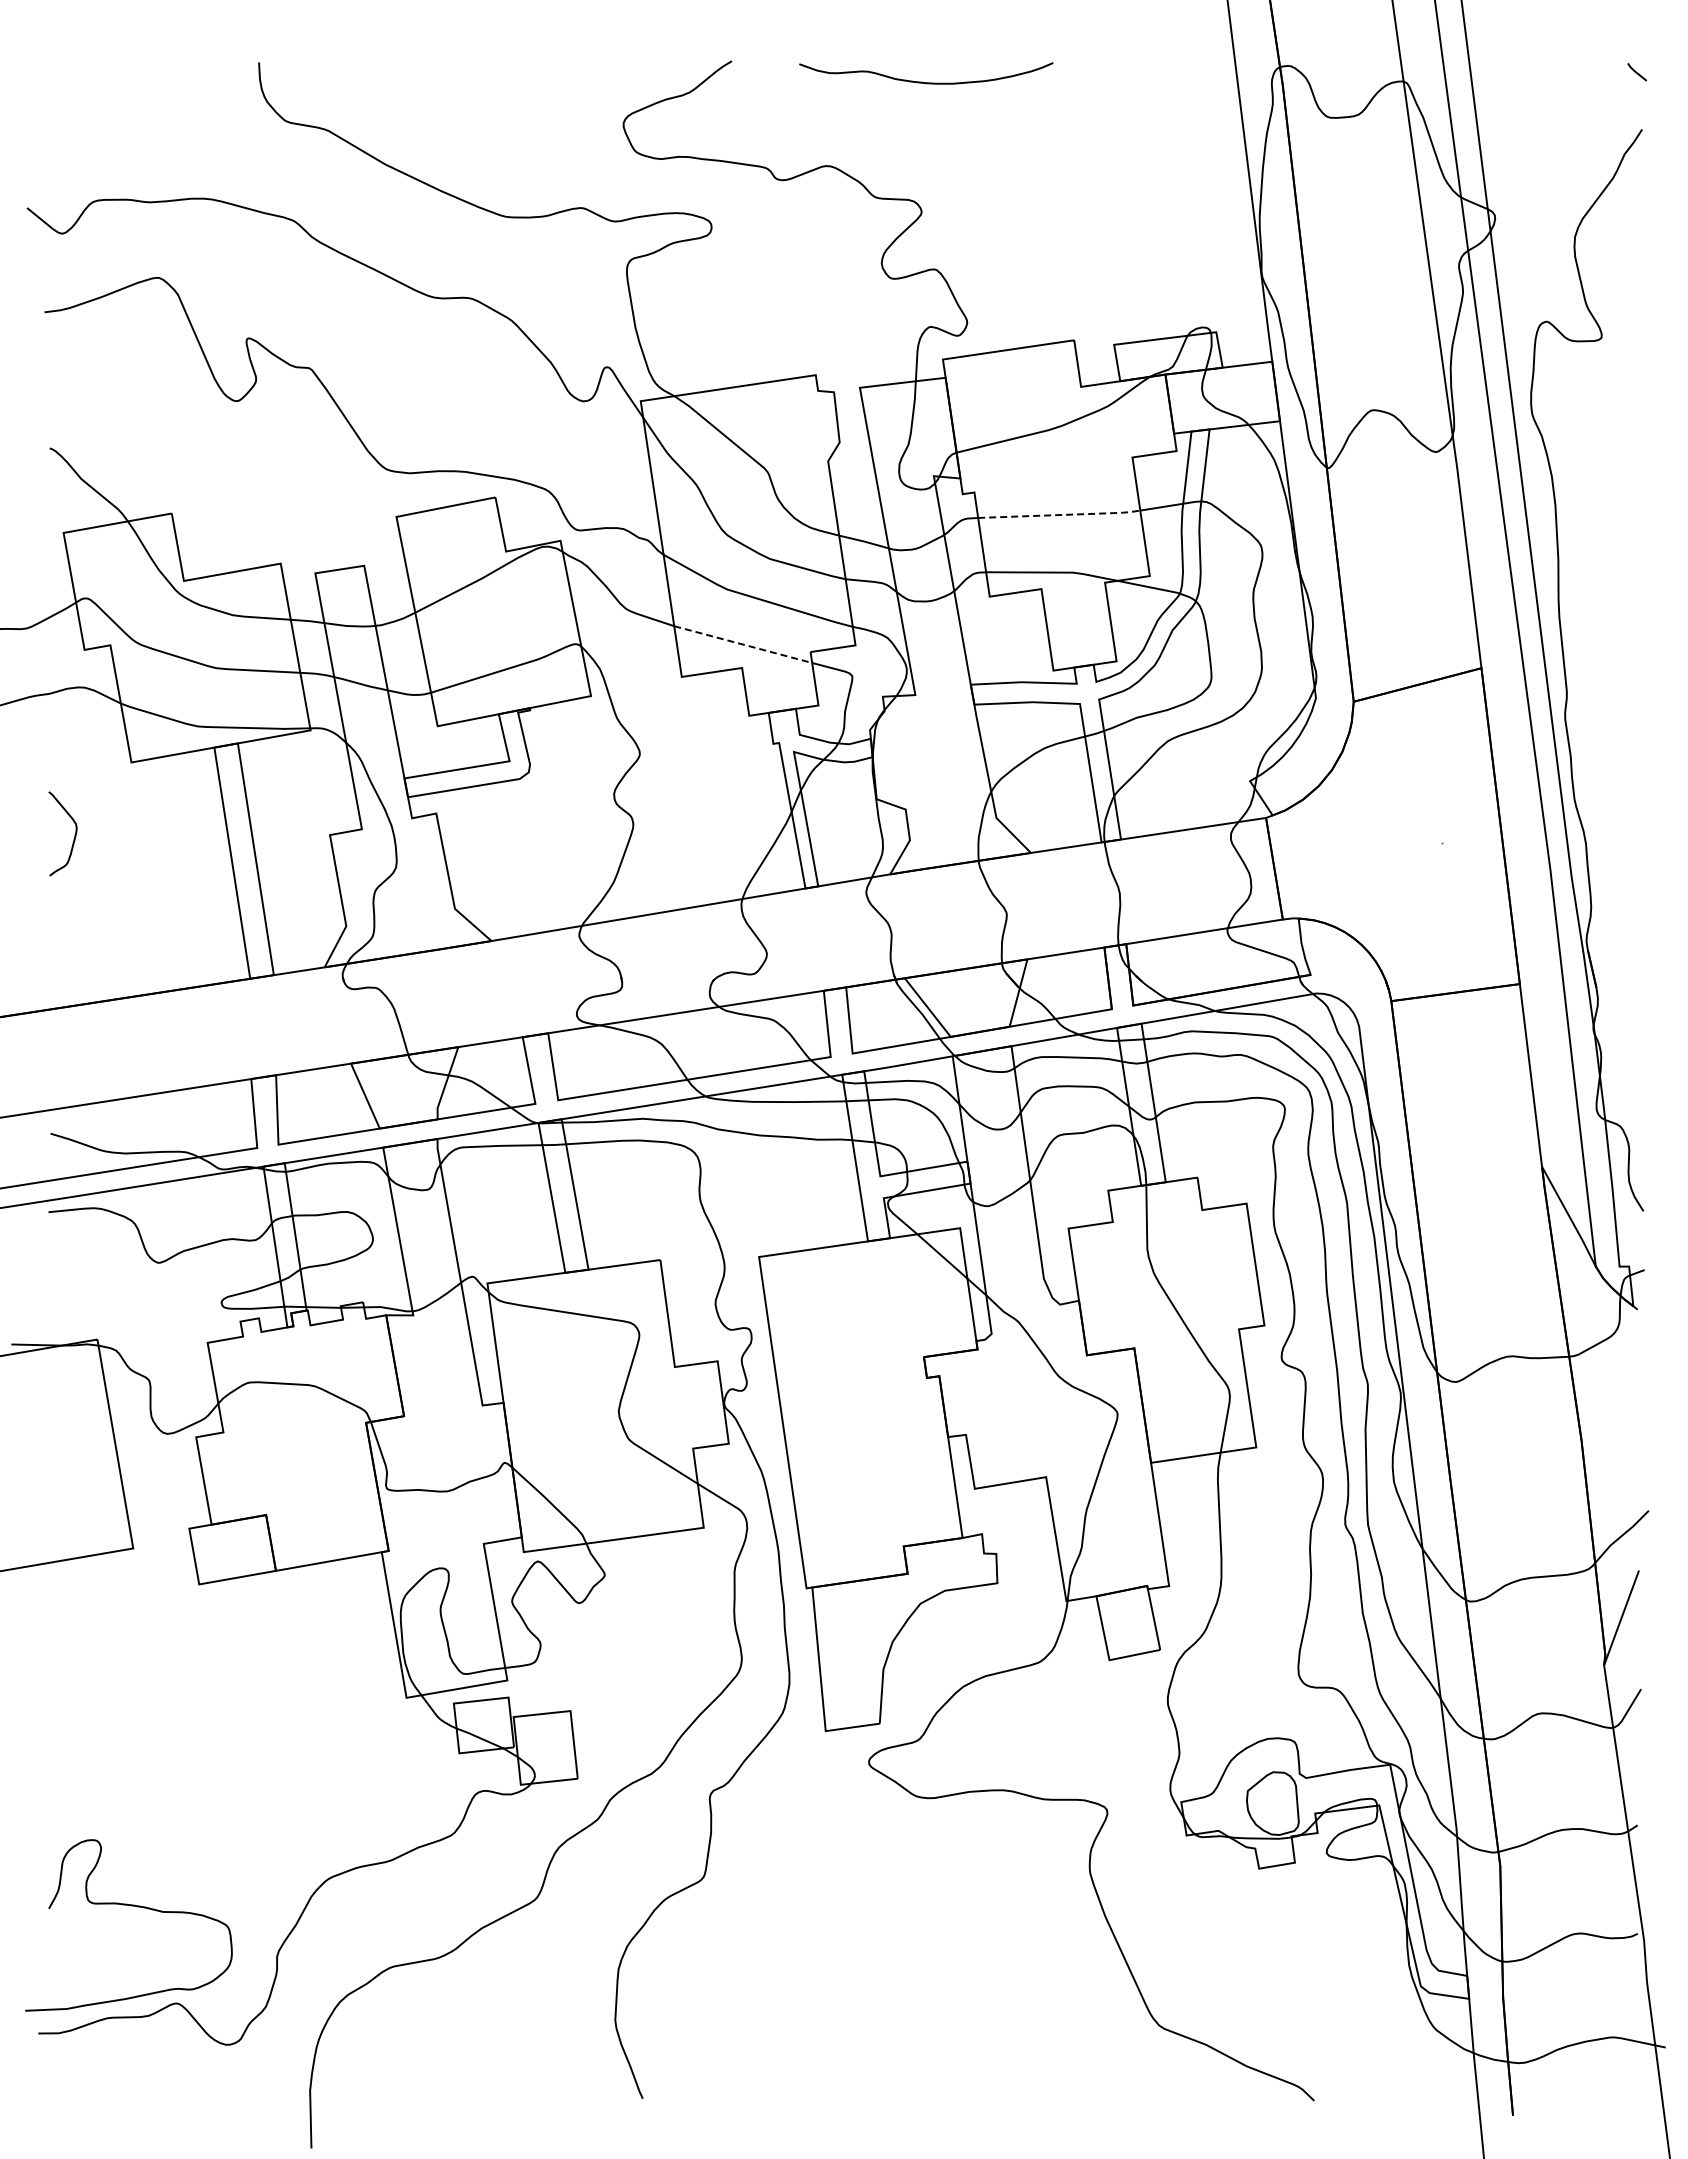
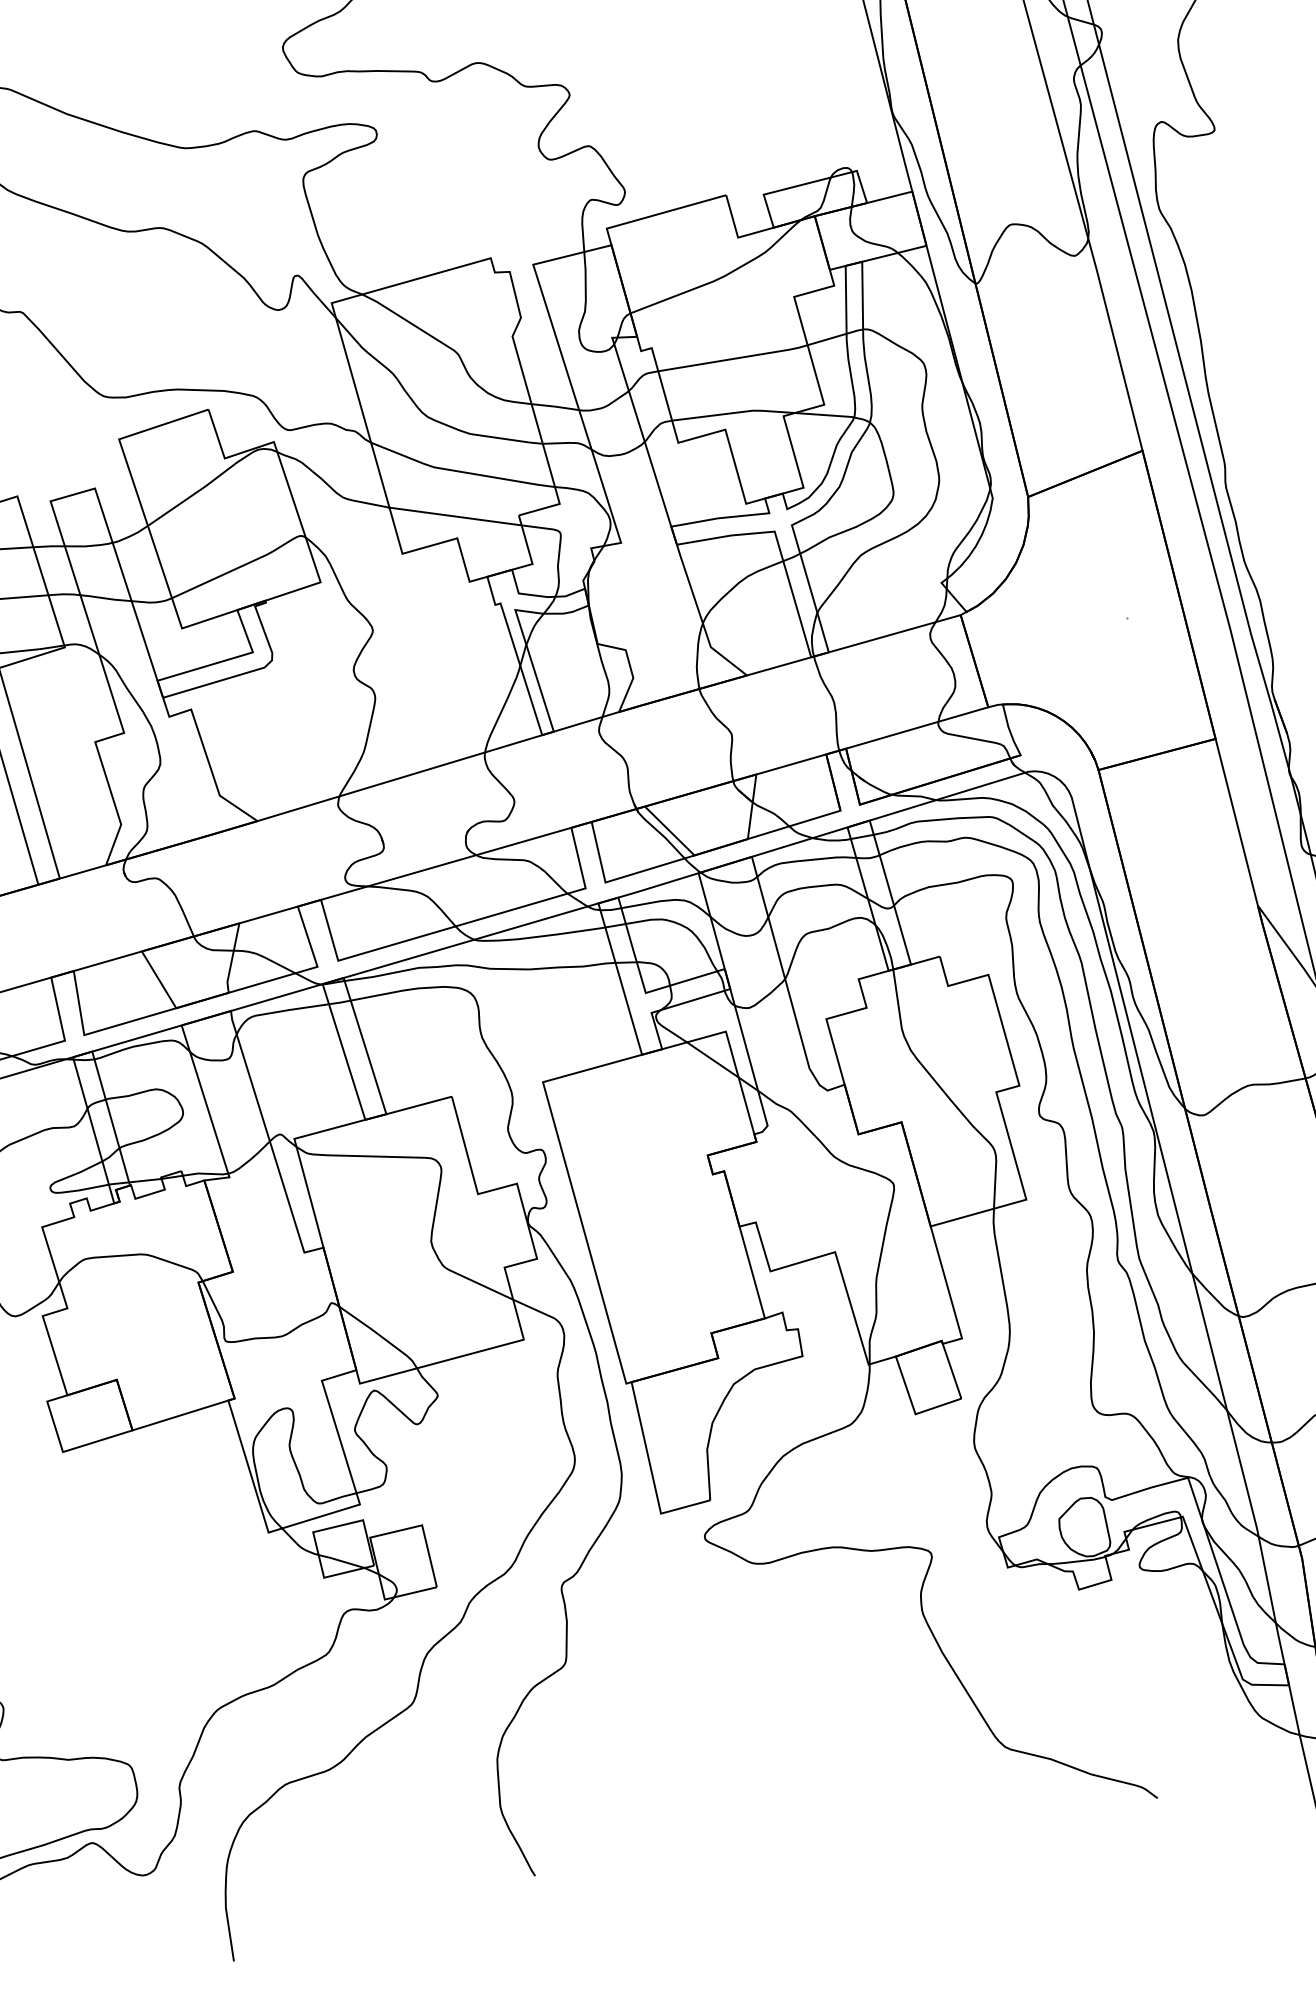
line: (1060, 515) -> (734, 359), dashed -> solid
line: (743, 644) -> (455, 516), dashed -> solid

